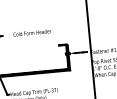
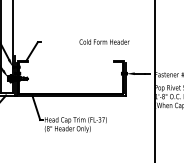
text: (32, 32) -> (104, 41), moved

